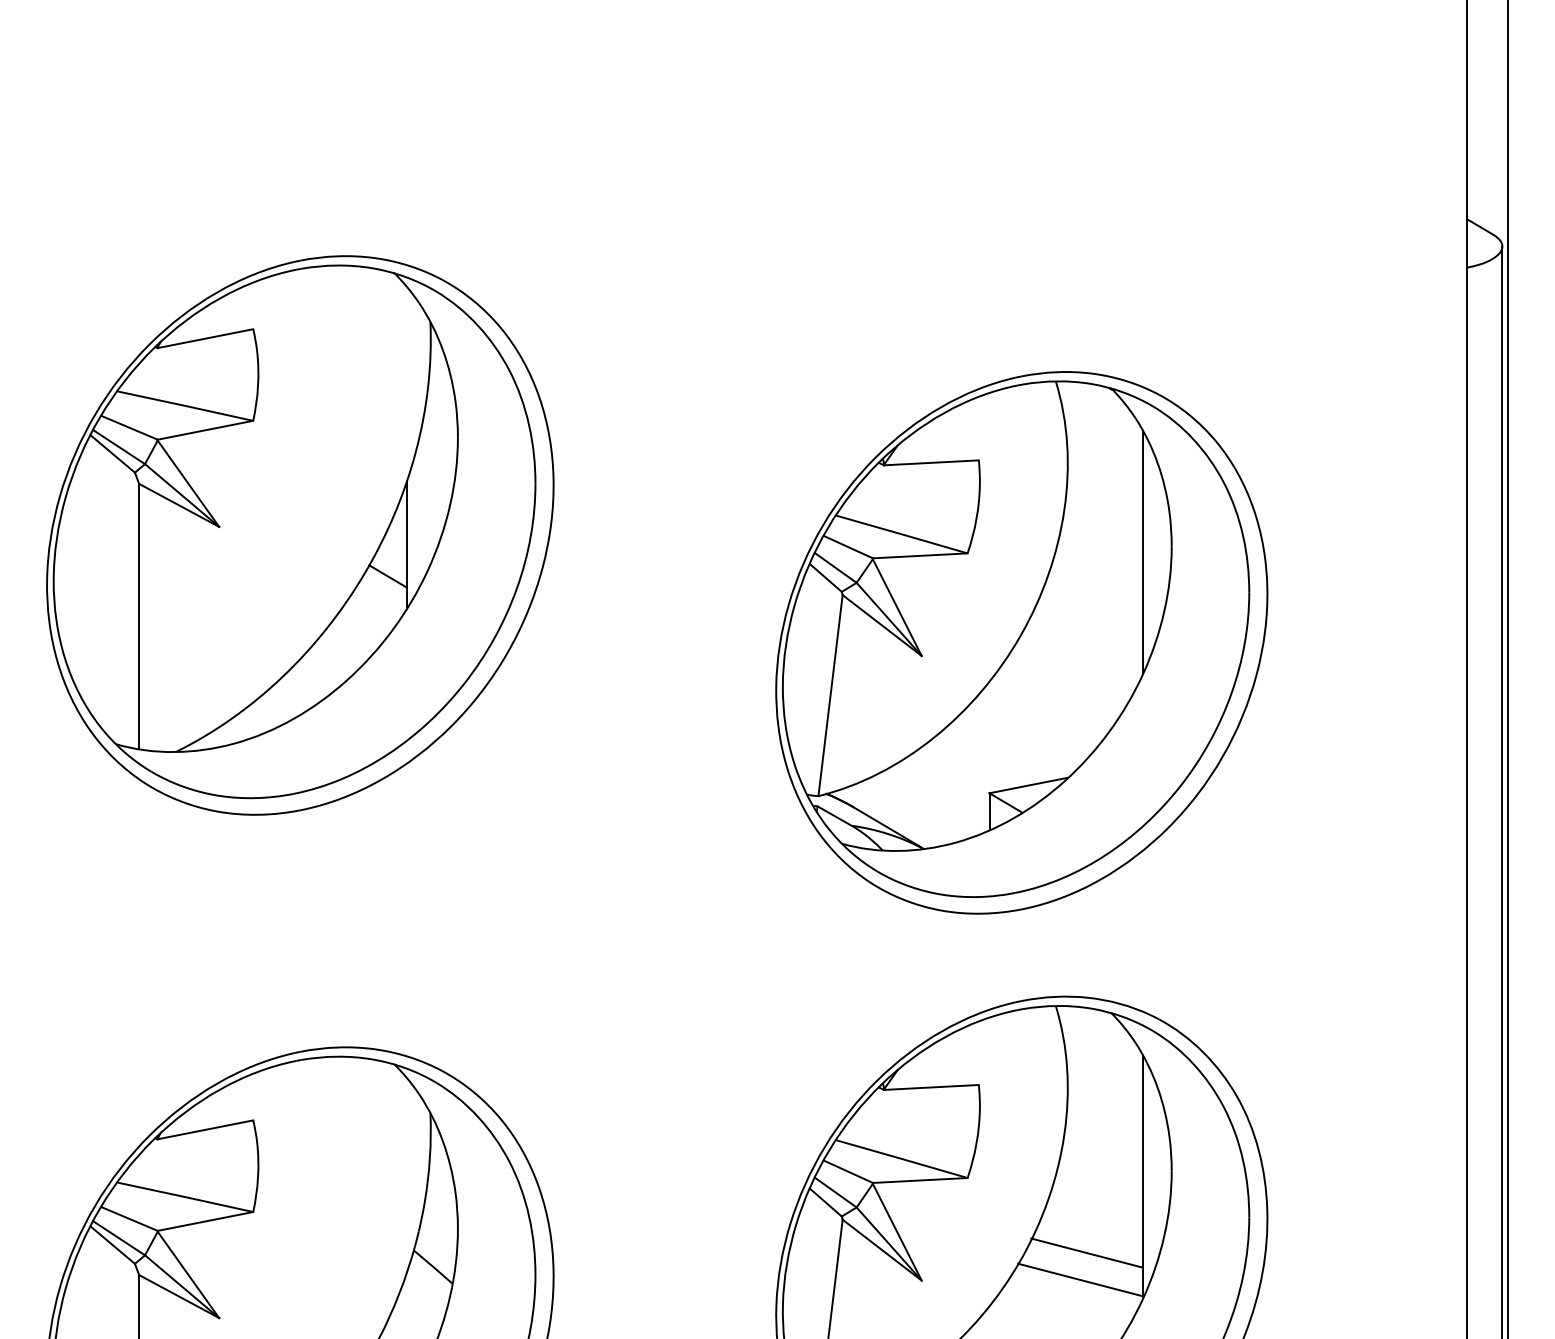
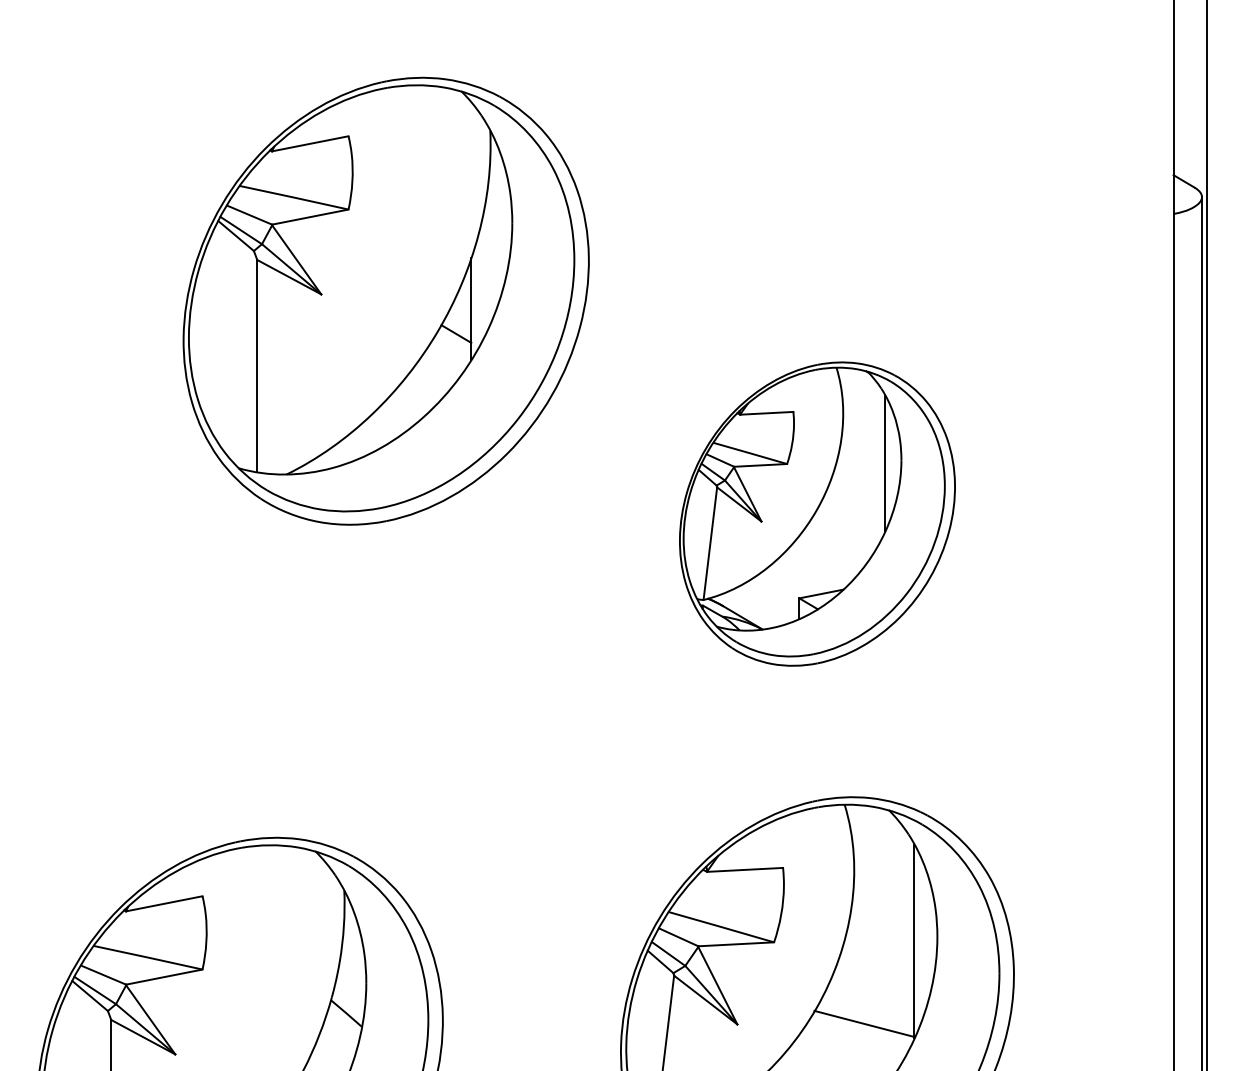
part: (299, 534) -> (385, 300), moved
part: (1021, 642) -> (817, 513), size x0.7
line: (1086, 1253) -> (869, 1002), removed

